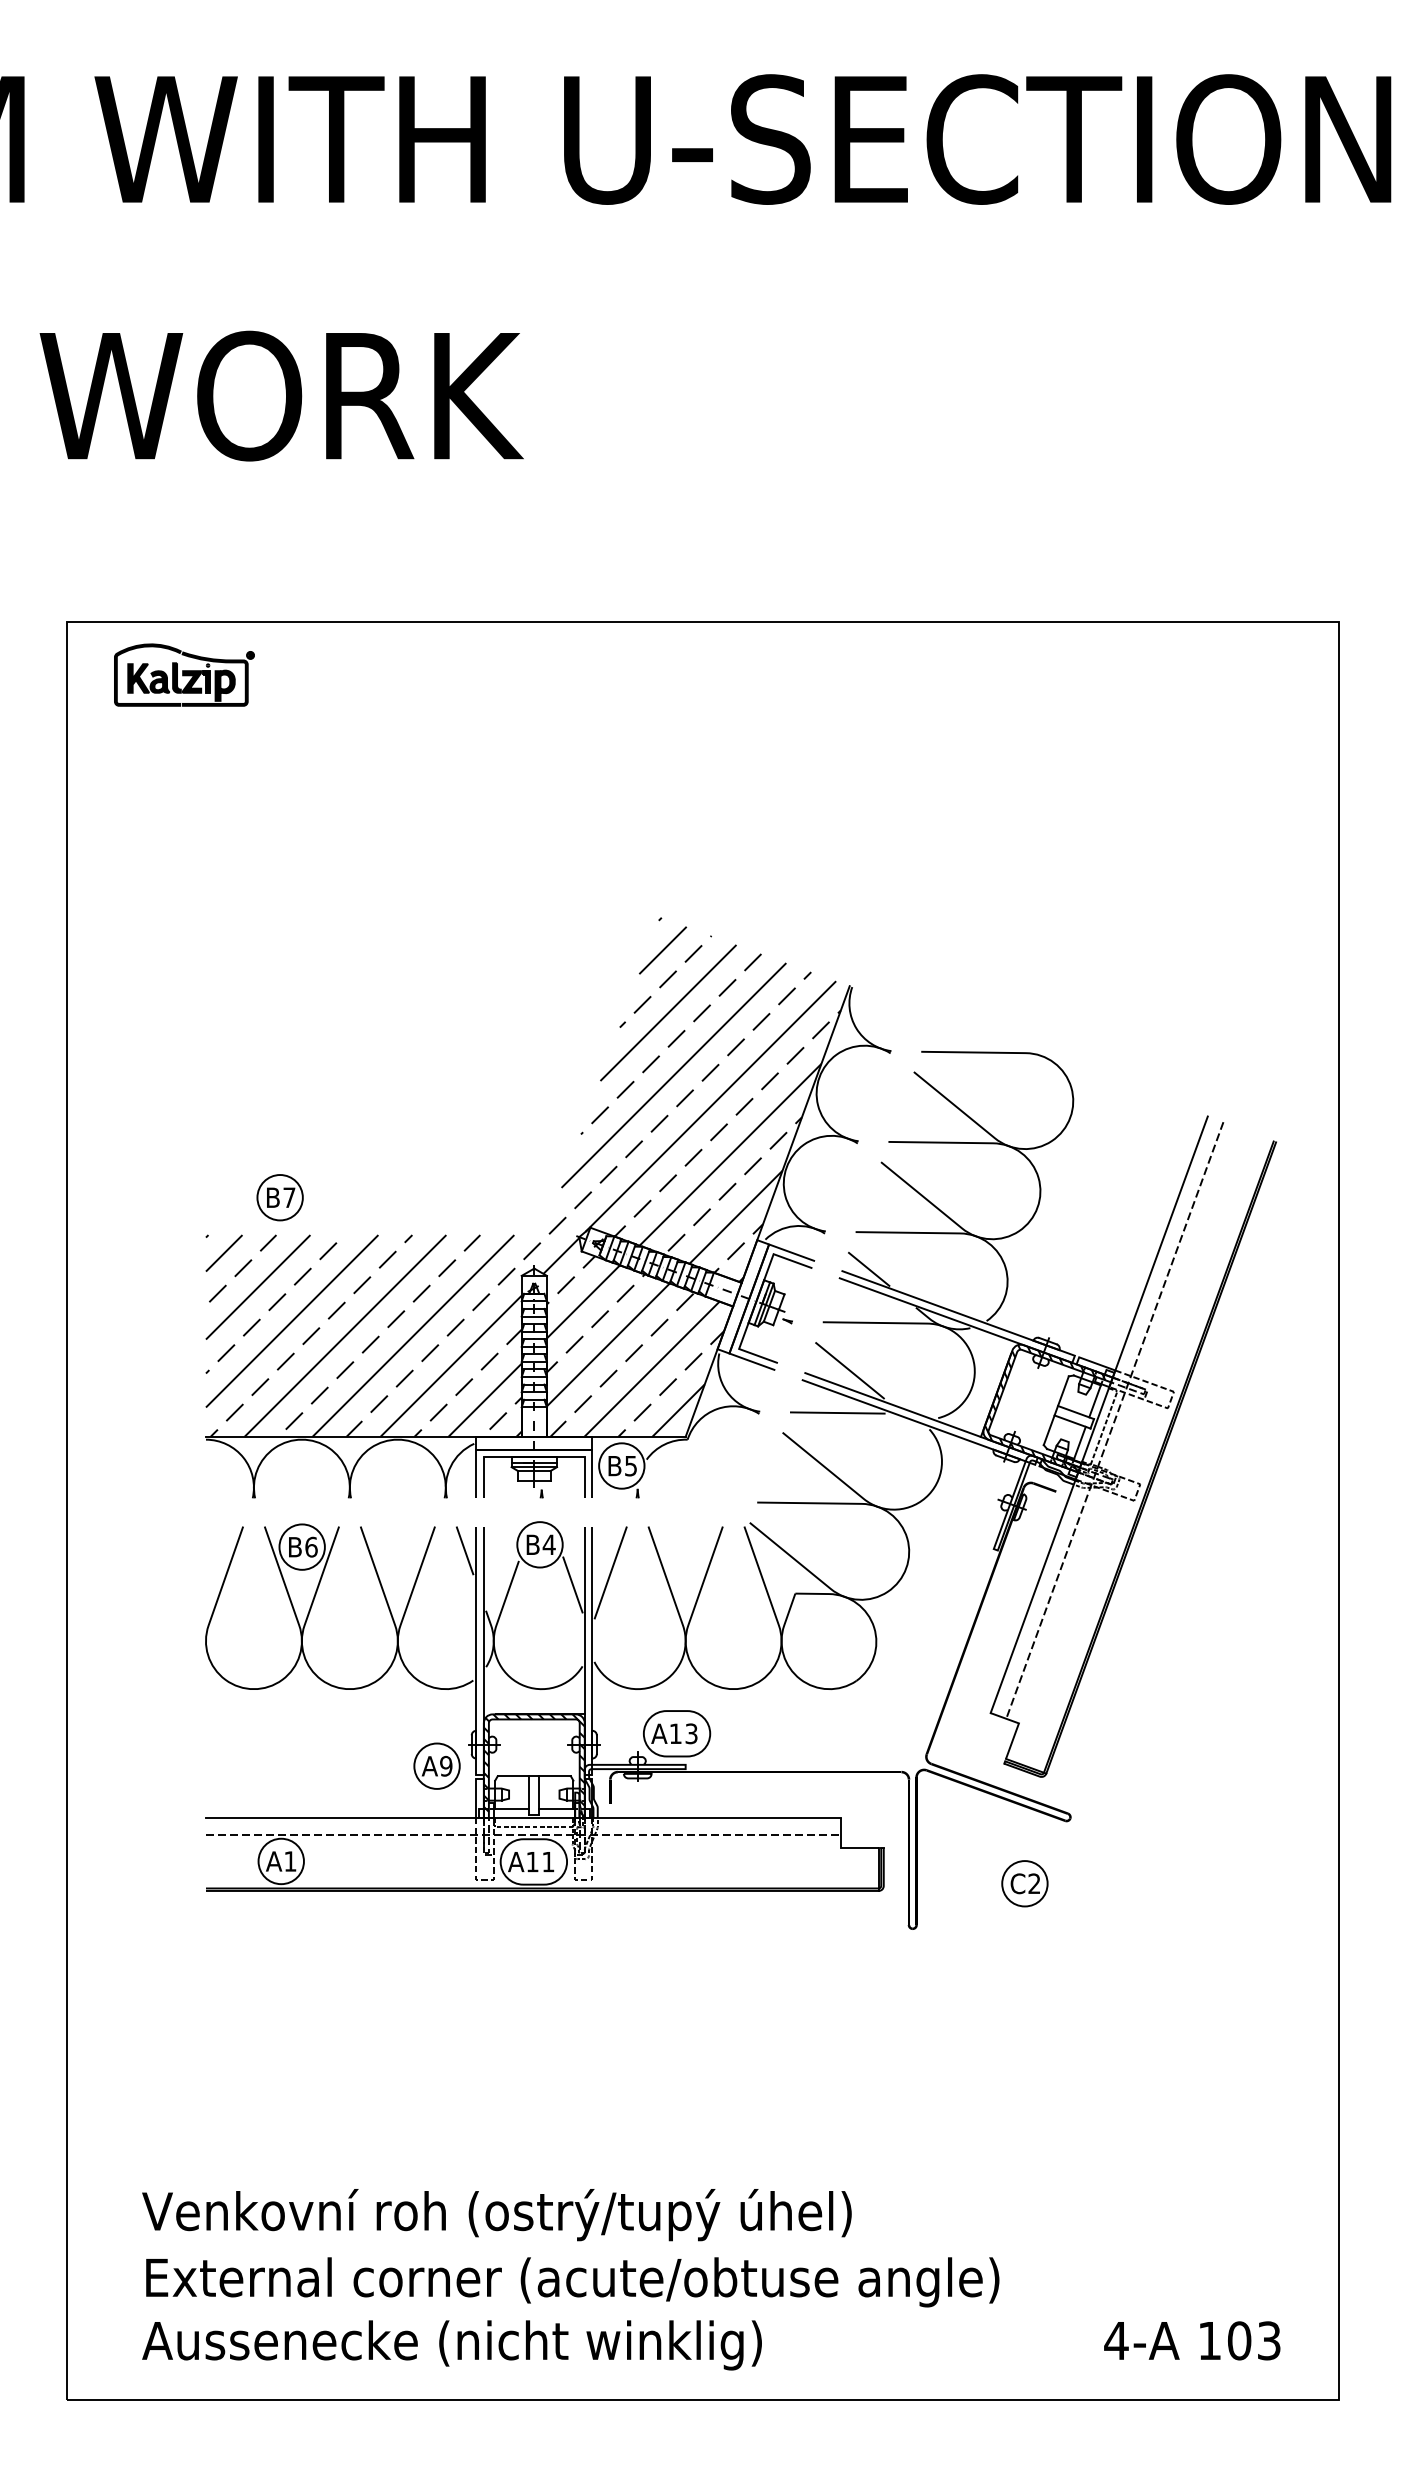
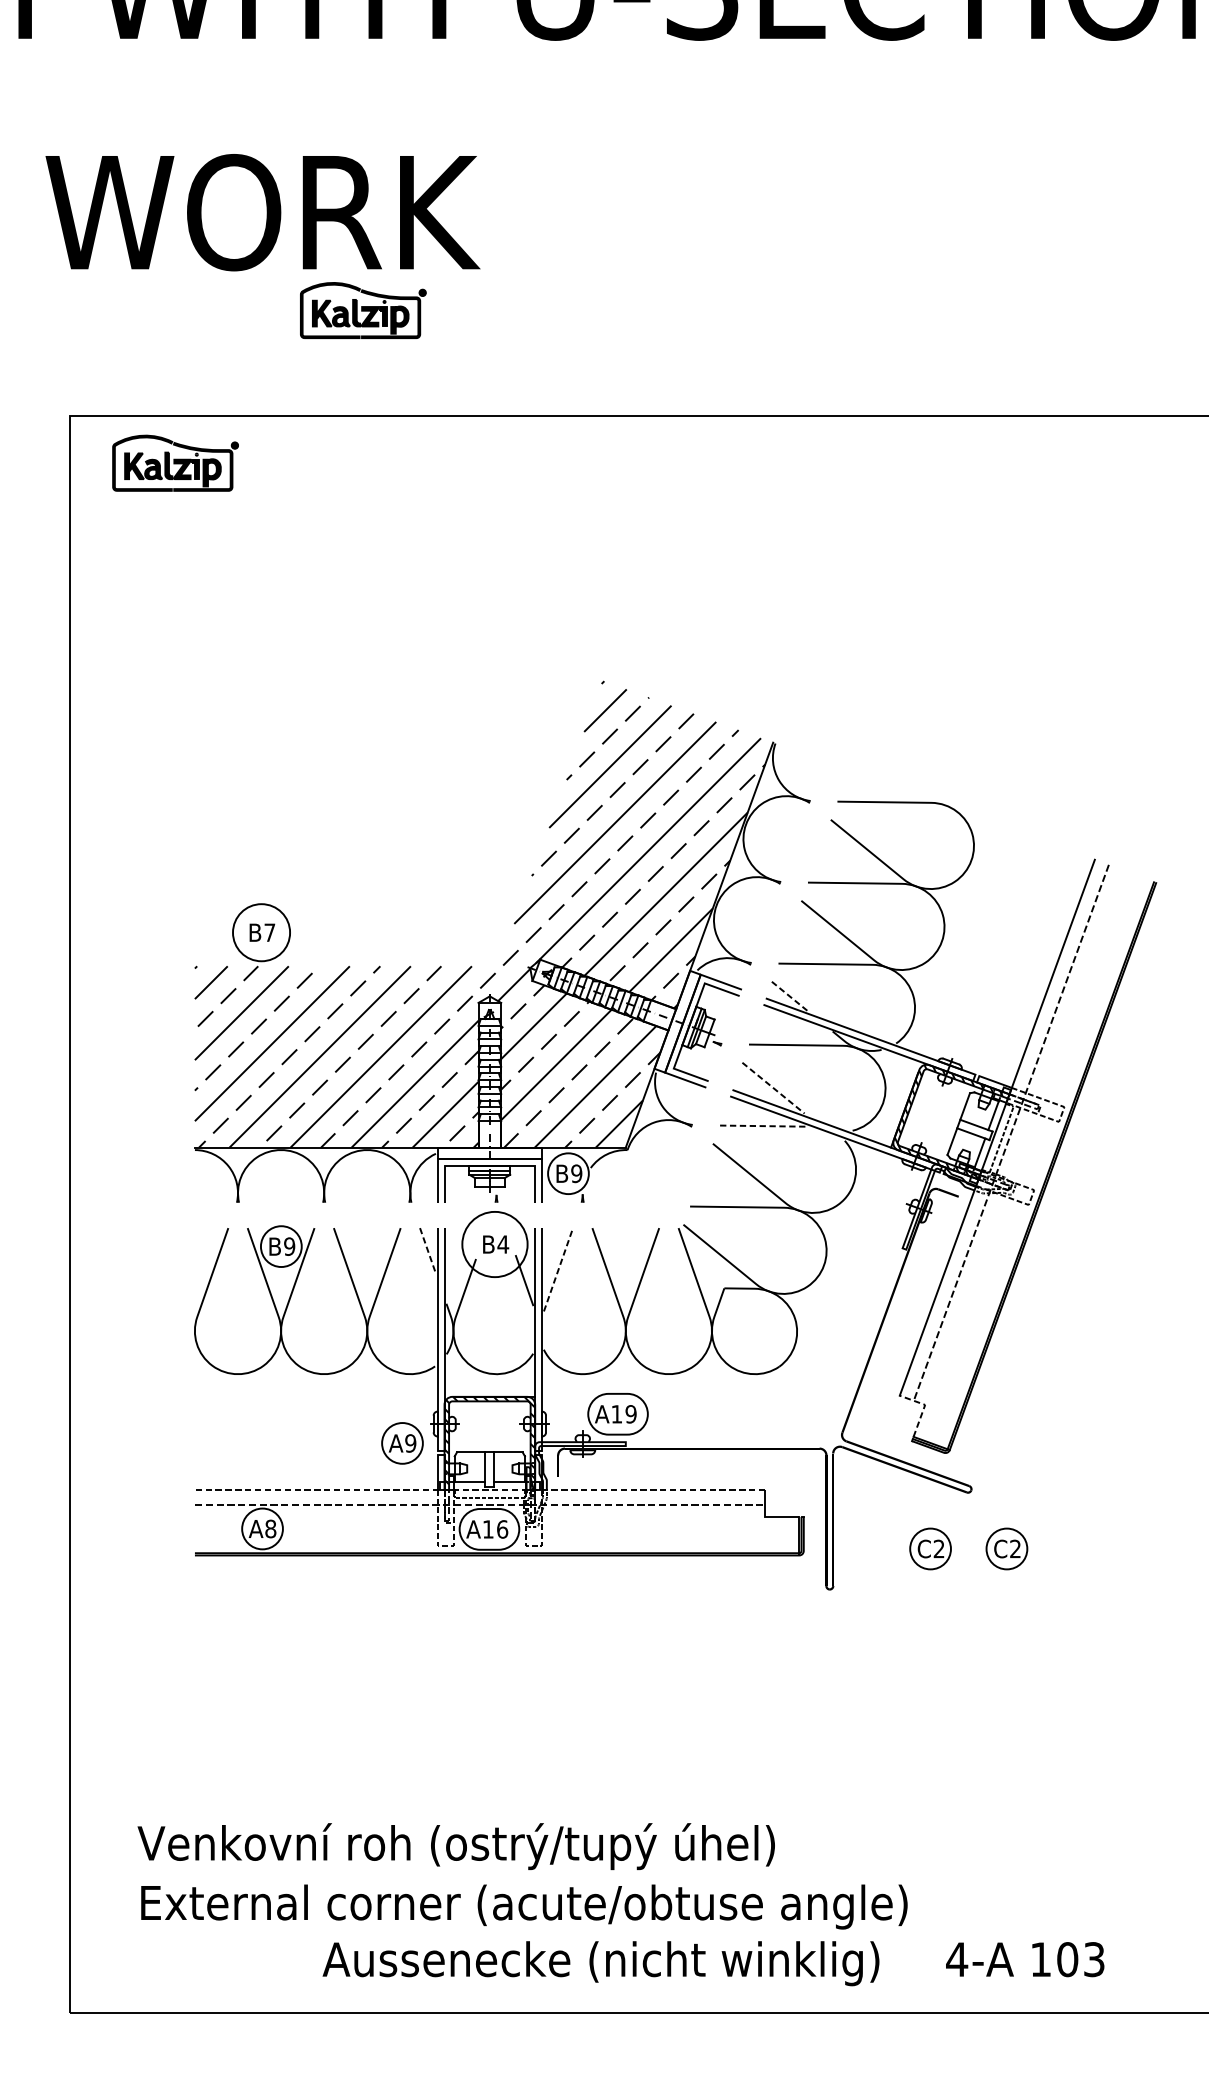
part: (393, 504) -> (363, 310), added
circle: (279, 1197) -> (260, 932), size x1.4
line: (869, 1269) -> (790, 997), solid -> dashed
line: (850, 1370) -> (773, 1087), solid -> dashed
line: (837, 1413) -> (762, 1126), solid -> dashed
text: (630, 1465) -> (576, 1173), B5 -> B9
circle: (539, 1544) -> (494, 1244), size x1.6
text: (311, 1546) -> (289, 1246), B6 -> B9
line: (465, 1550) -> (428, 1249), solid -> dashed
line: (610, 1572) -> (558, 1269), solid -> dashed
line: (1017, 1726) -> (923, 1407), solid -> dashed
text: (691, 1733) -> (631, 1414), A13 -> A19
line: (522, 1818) -> (479, 1490), solid -> dashed
text: (290, 1861) -> (270, 1528), A1 -> A8
text: (548, 1861) -> (502, 1528), A11 -> A16
part: (1109, 1883) -> (1006, 1548), added
text: (1192, 2340) -> (1025, 1959), moved
text: (451, 2345) -> (600, 1963), moved

